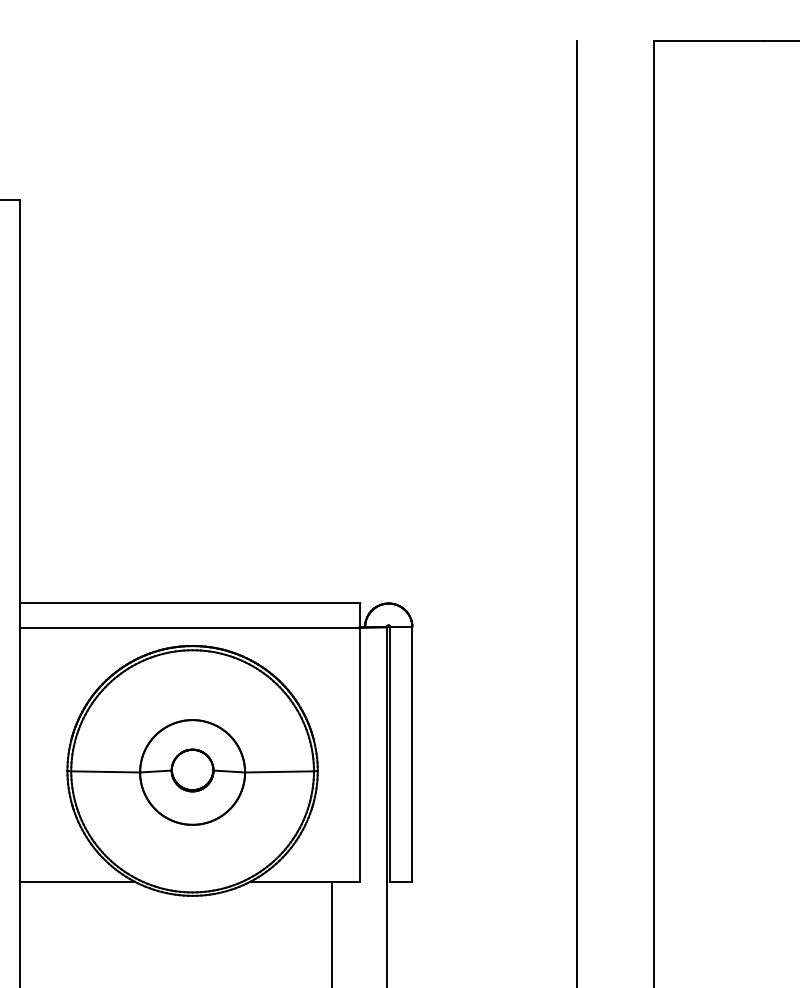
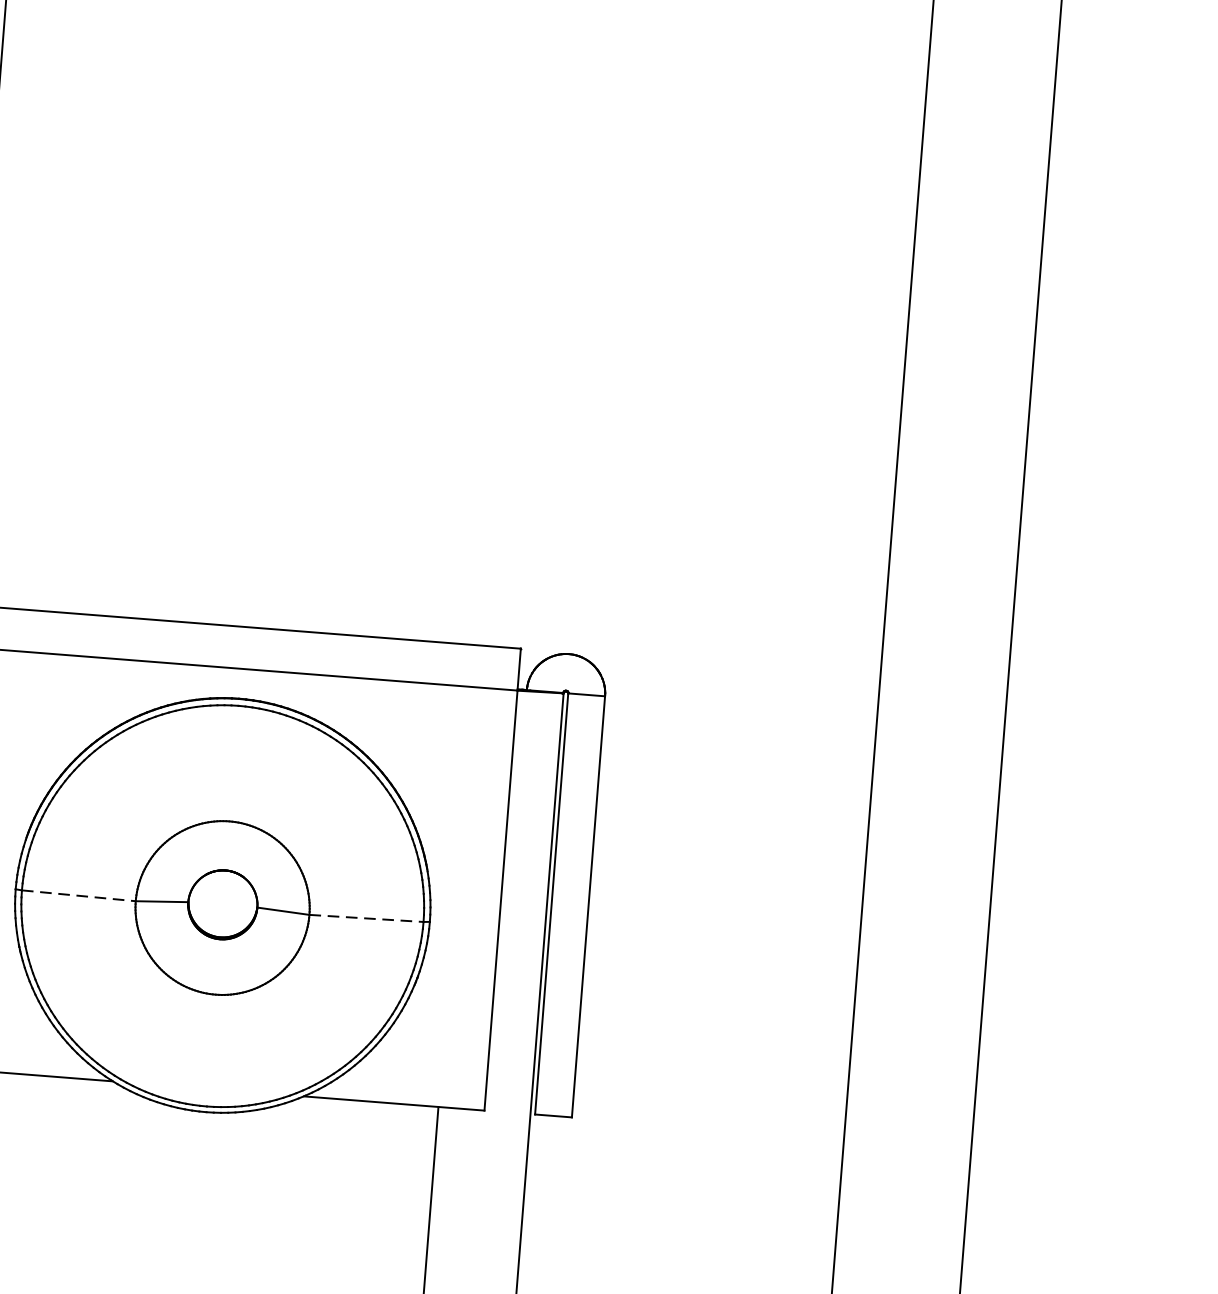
line: (106, 771) -> (80, 895), solid -> dashed
line: (280, 771) -> (368, 917), solid -> dashed

